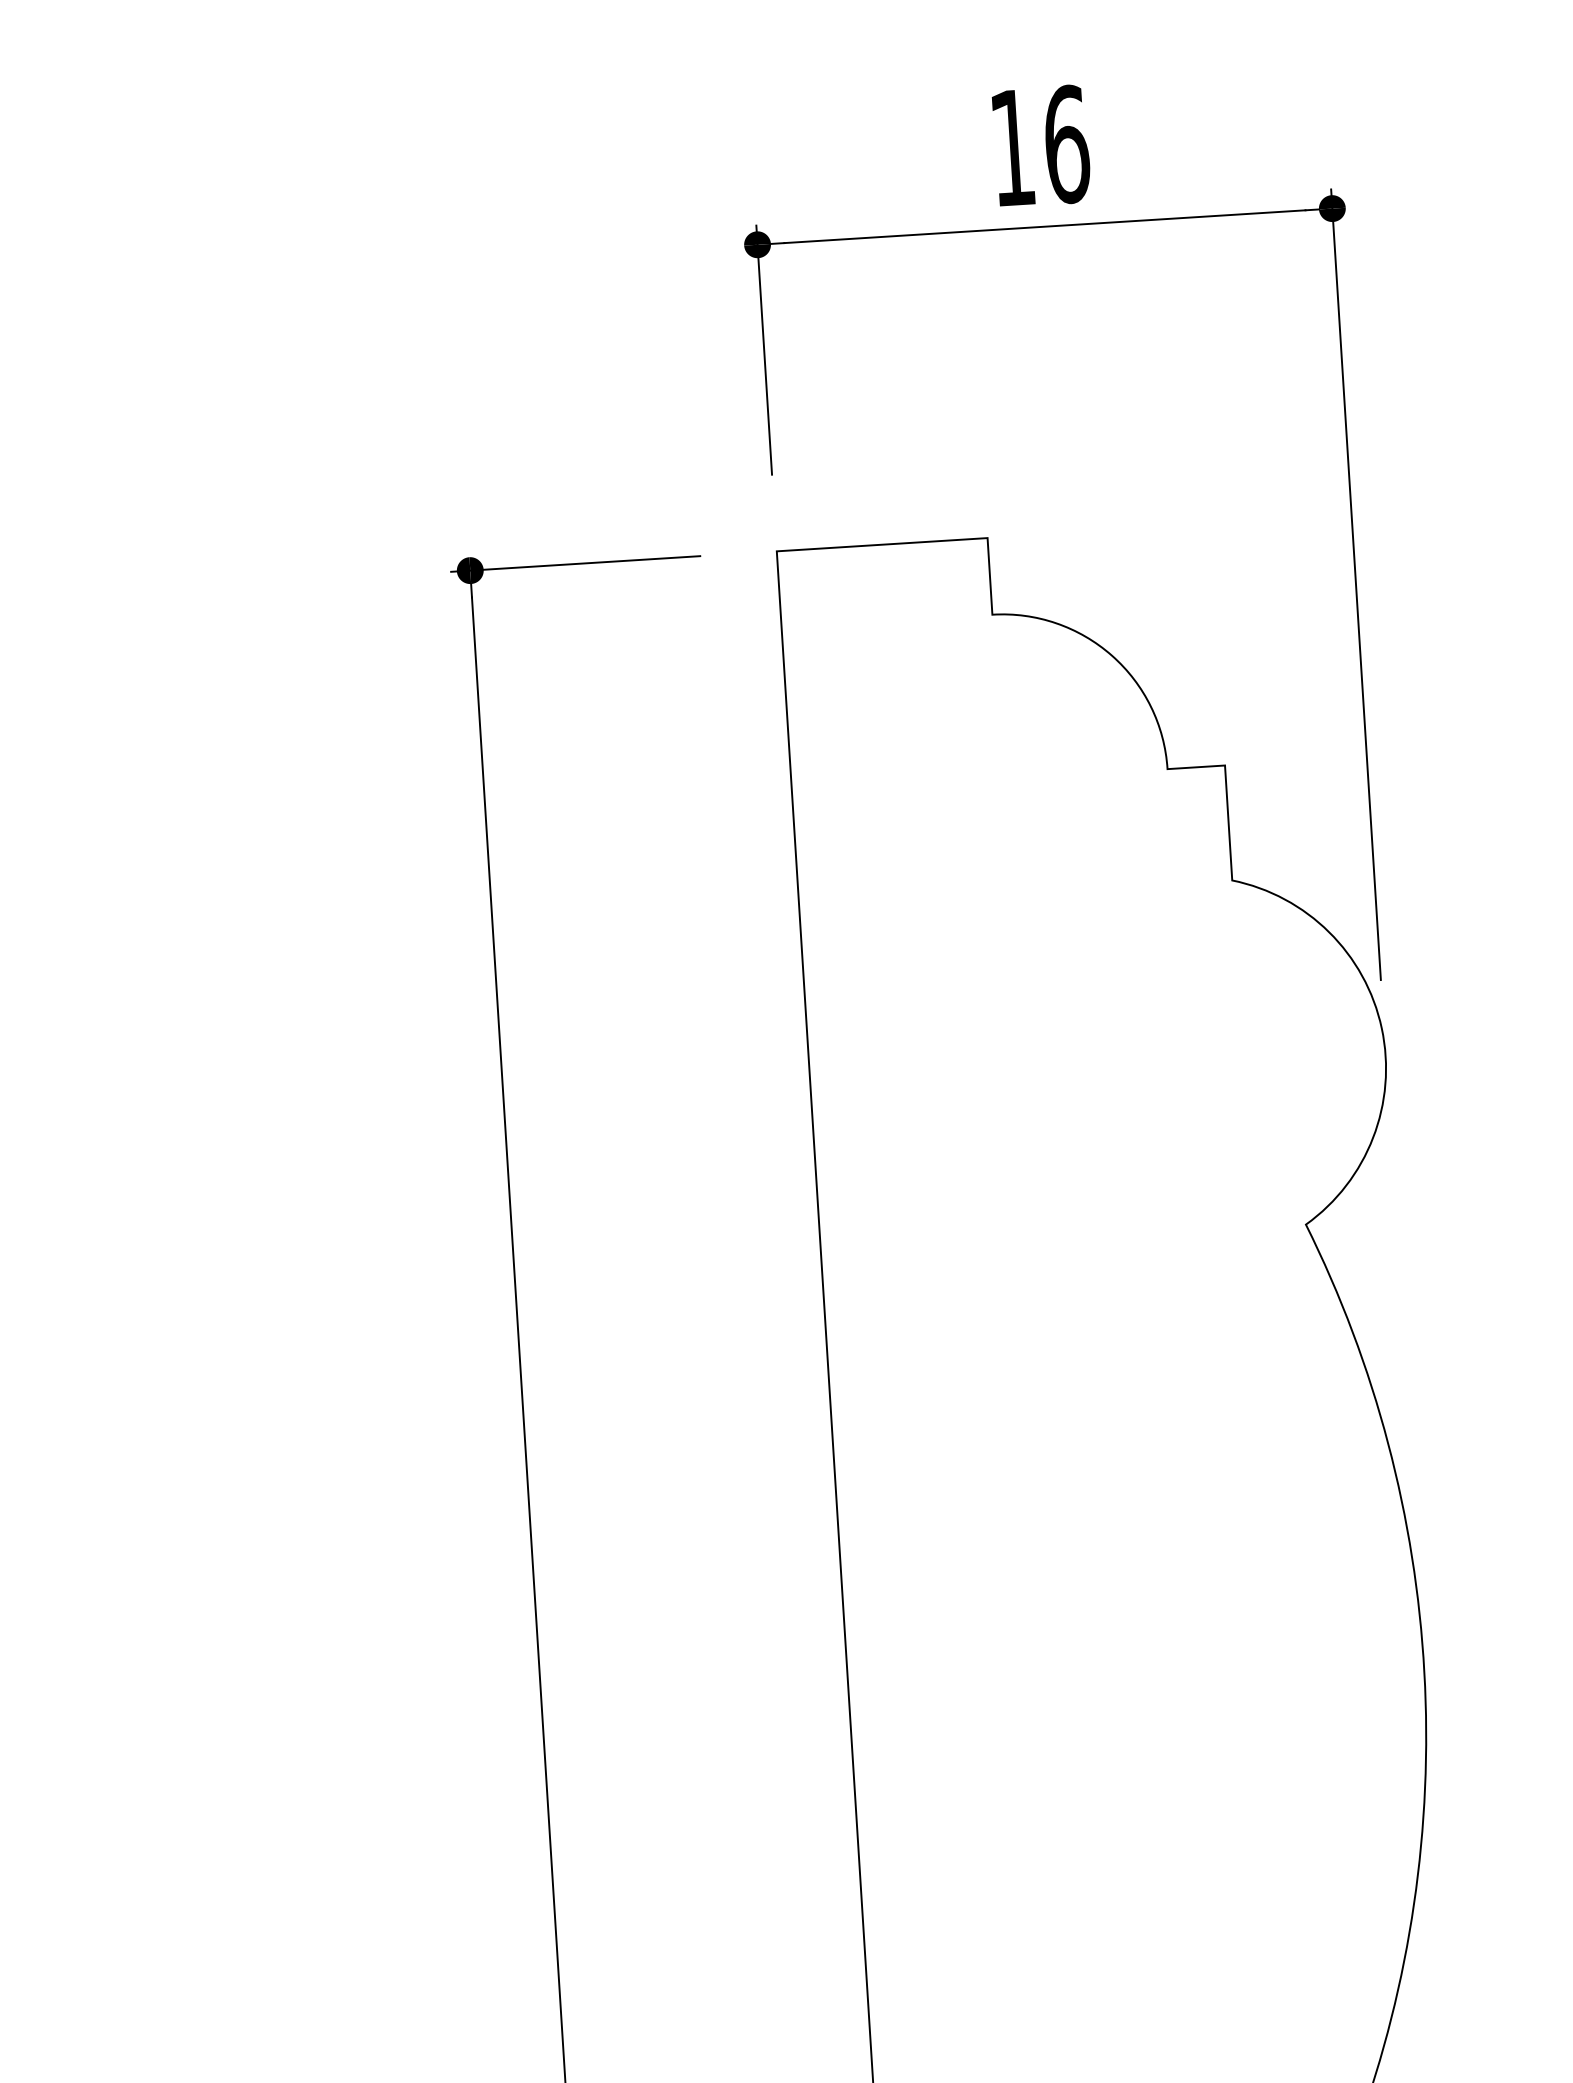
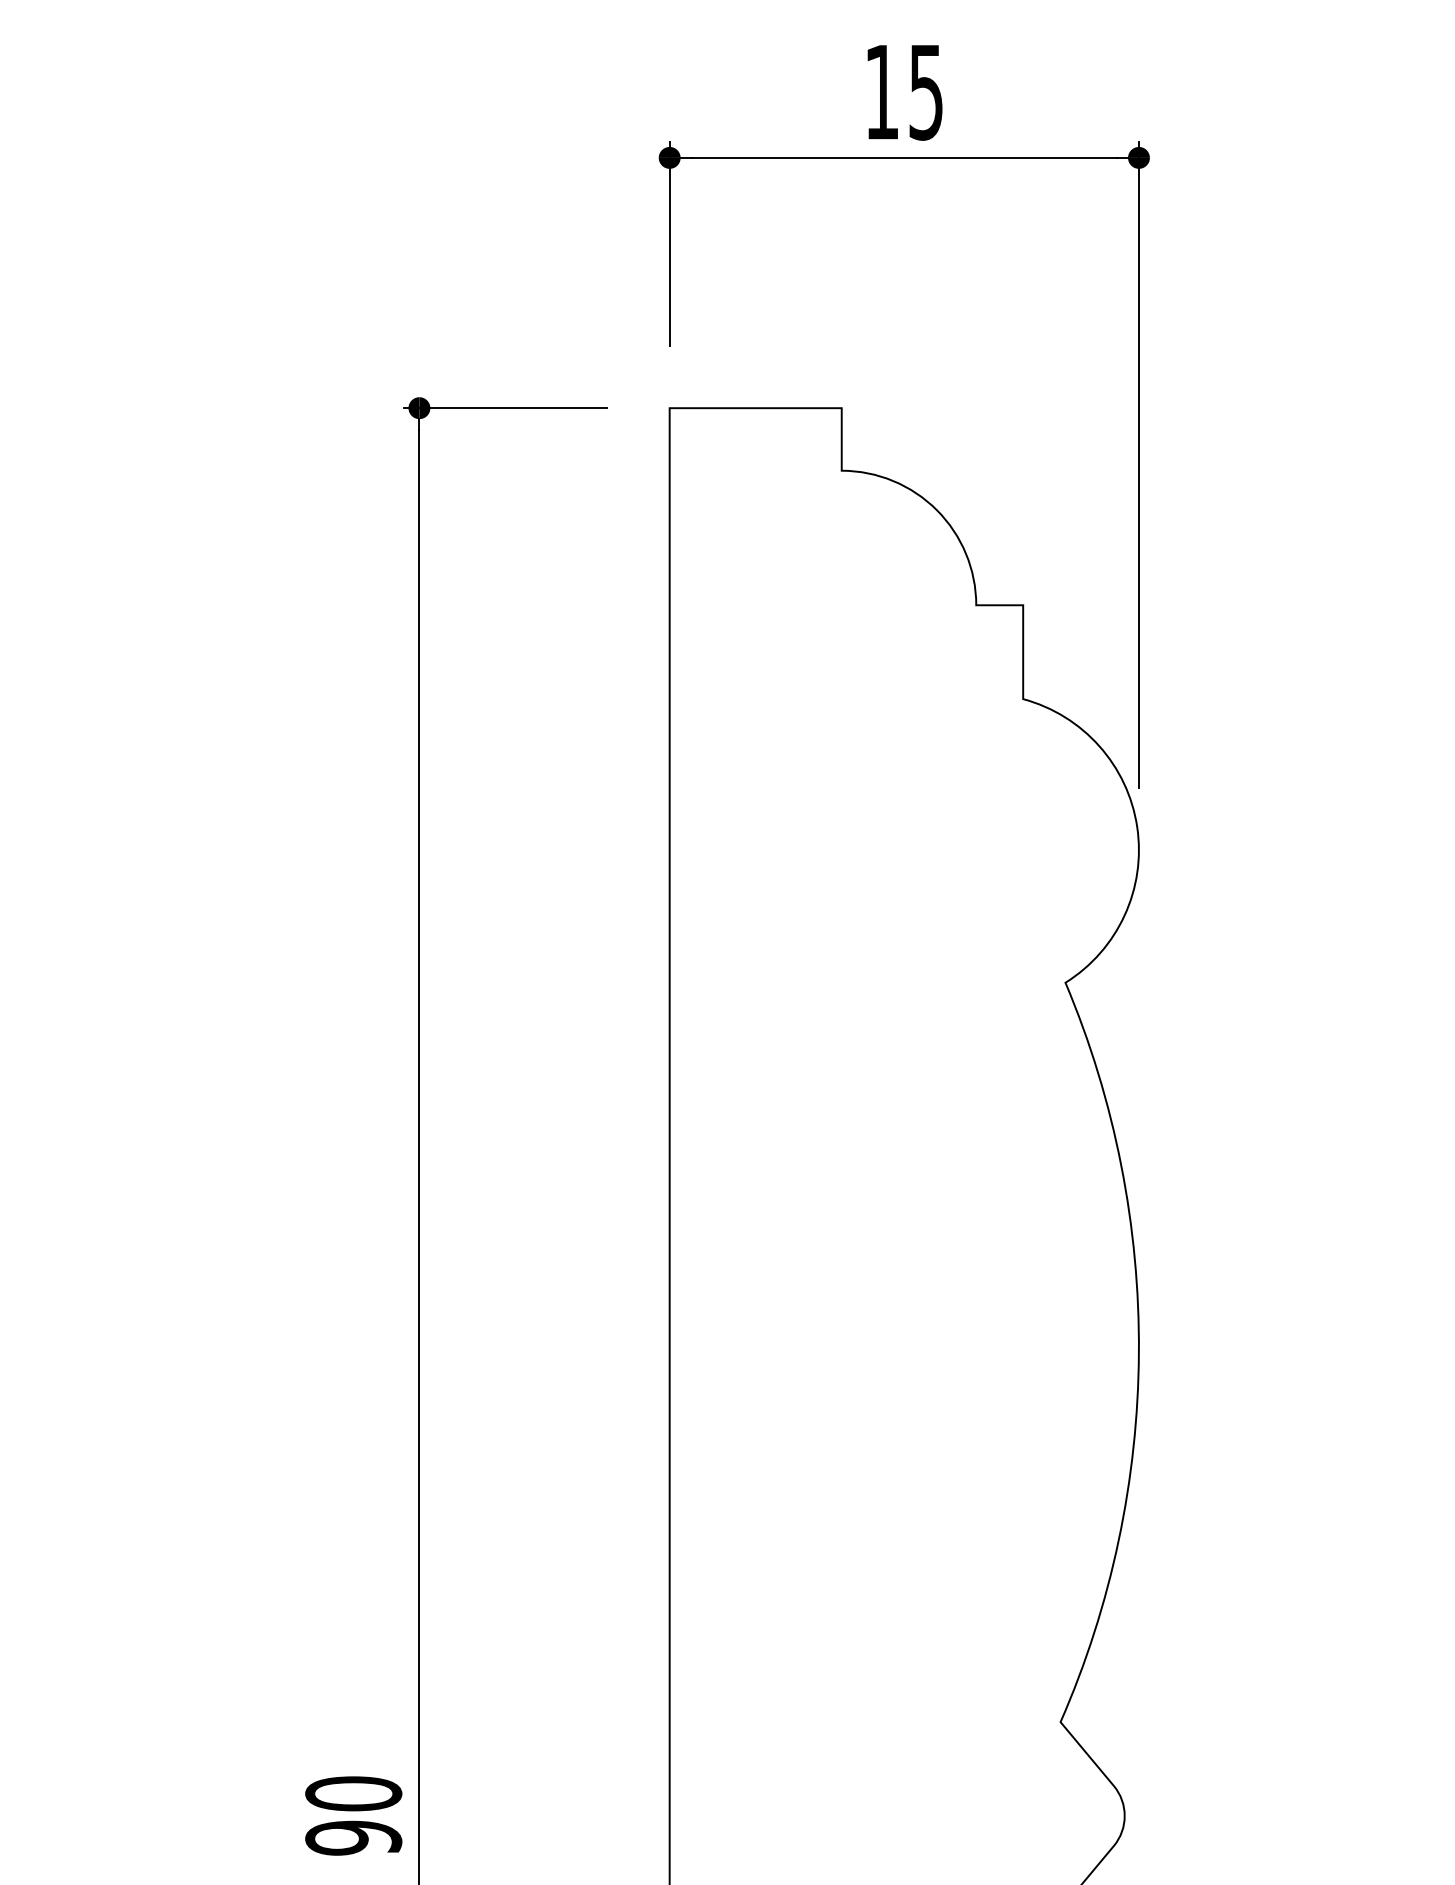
text: (1066, 143) -> (926, 91), 16 -> 15

